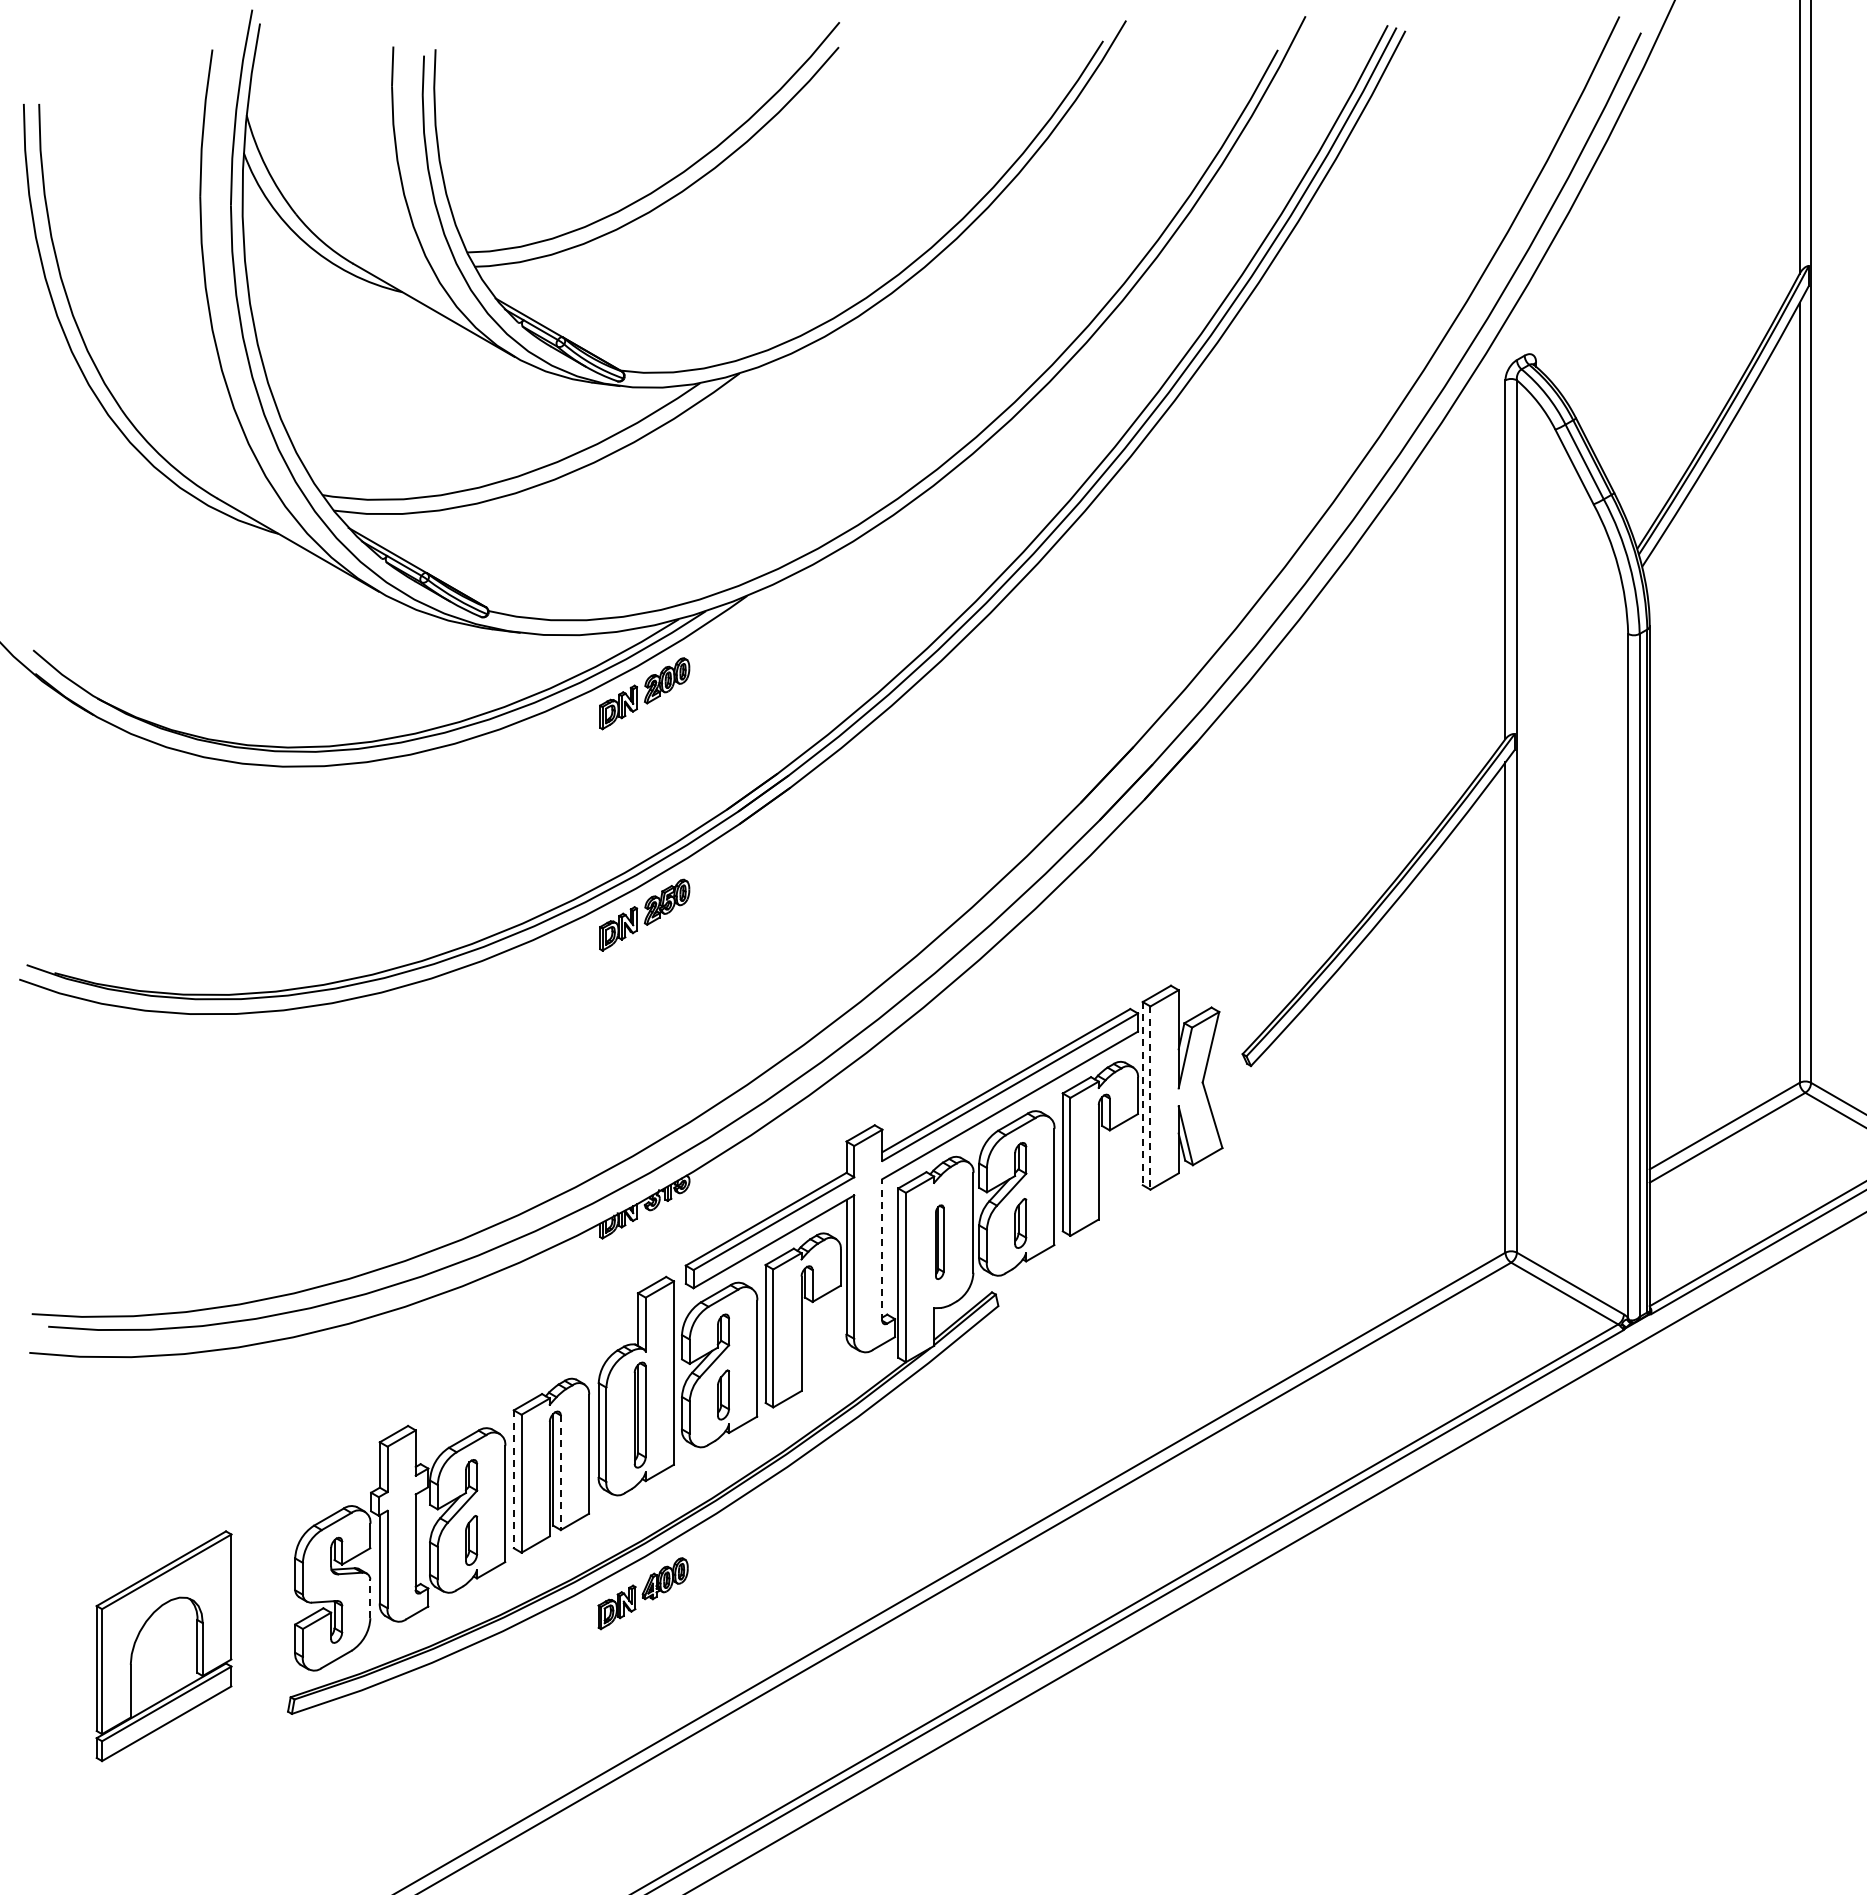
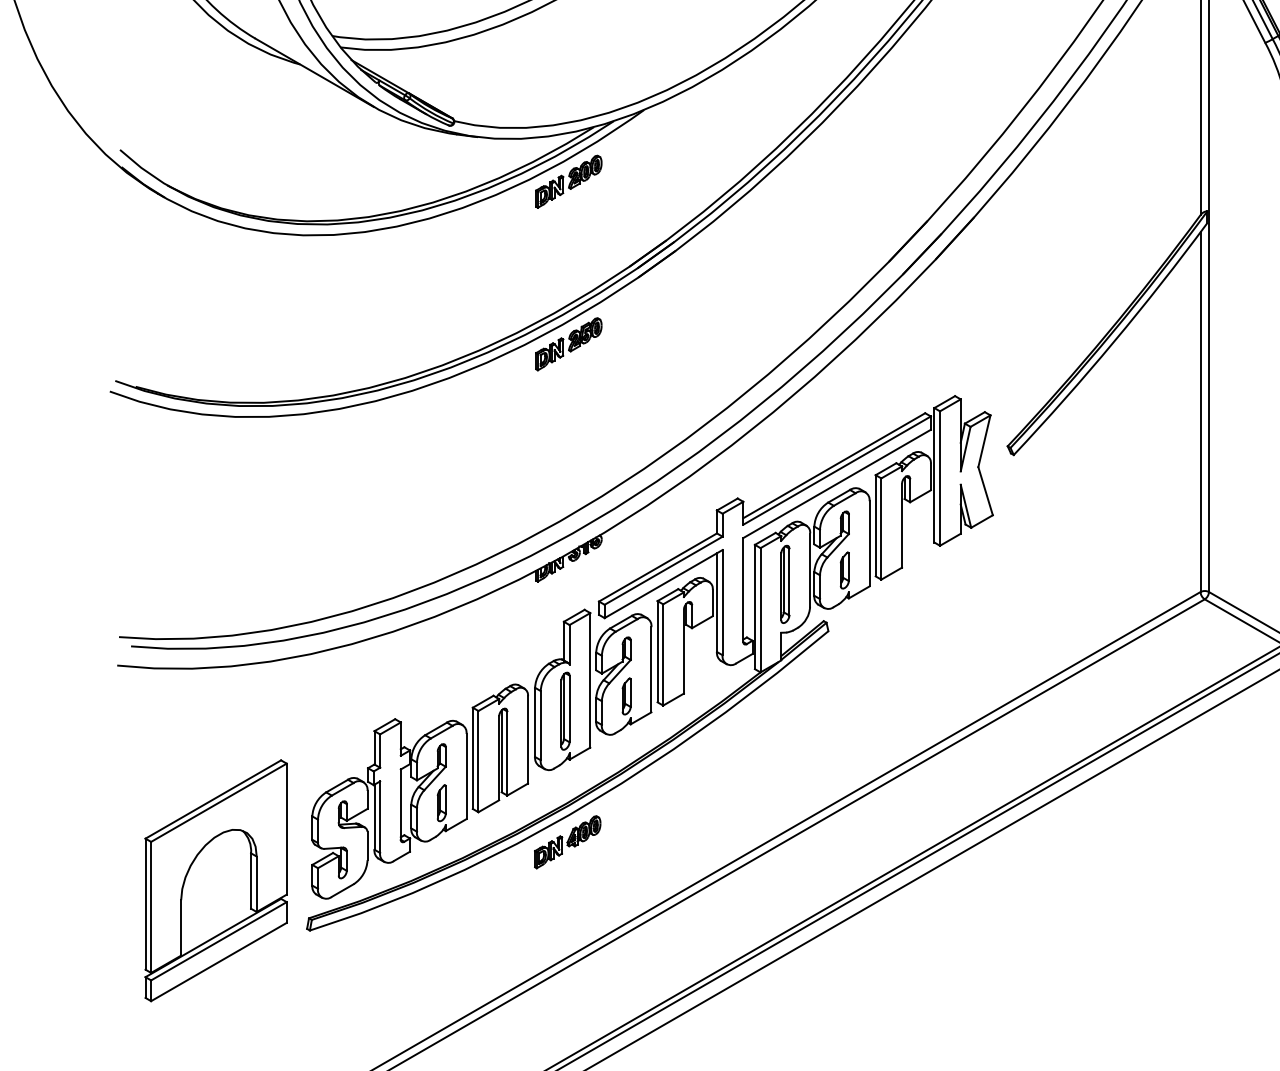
line: (1142, 1093) -> (934, 475), dashed -> solid
line: (1150, 1098) -> (940, 478), dashed -> solid
part: (939, 1241) -> (785, 583), size x1.43
line: (882, 1250) -> (743, 590), dashed -> solid
line: (560, 1473) -> (507, 754), dashed -> solid
line: (513, 1479) -> (472, 758), dashed -> solid
line: (370, 1598) -> (367, 845), dashed -> solid
part: (163, 1646) -> (215, 881), size x1.43

